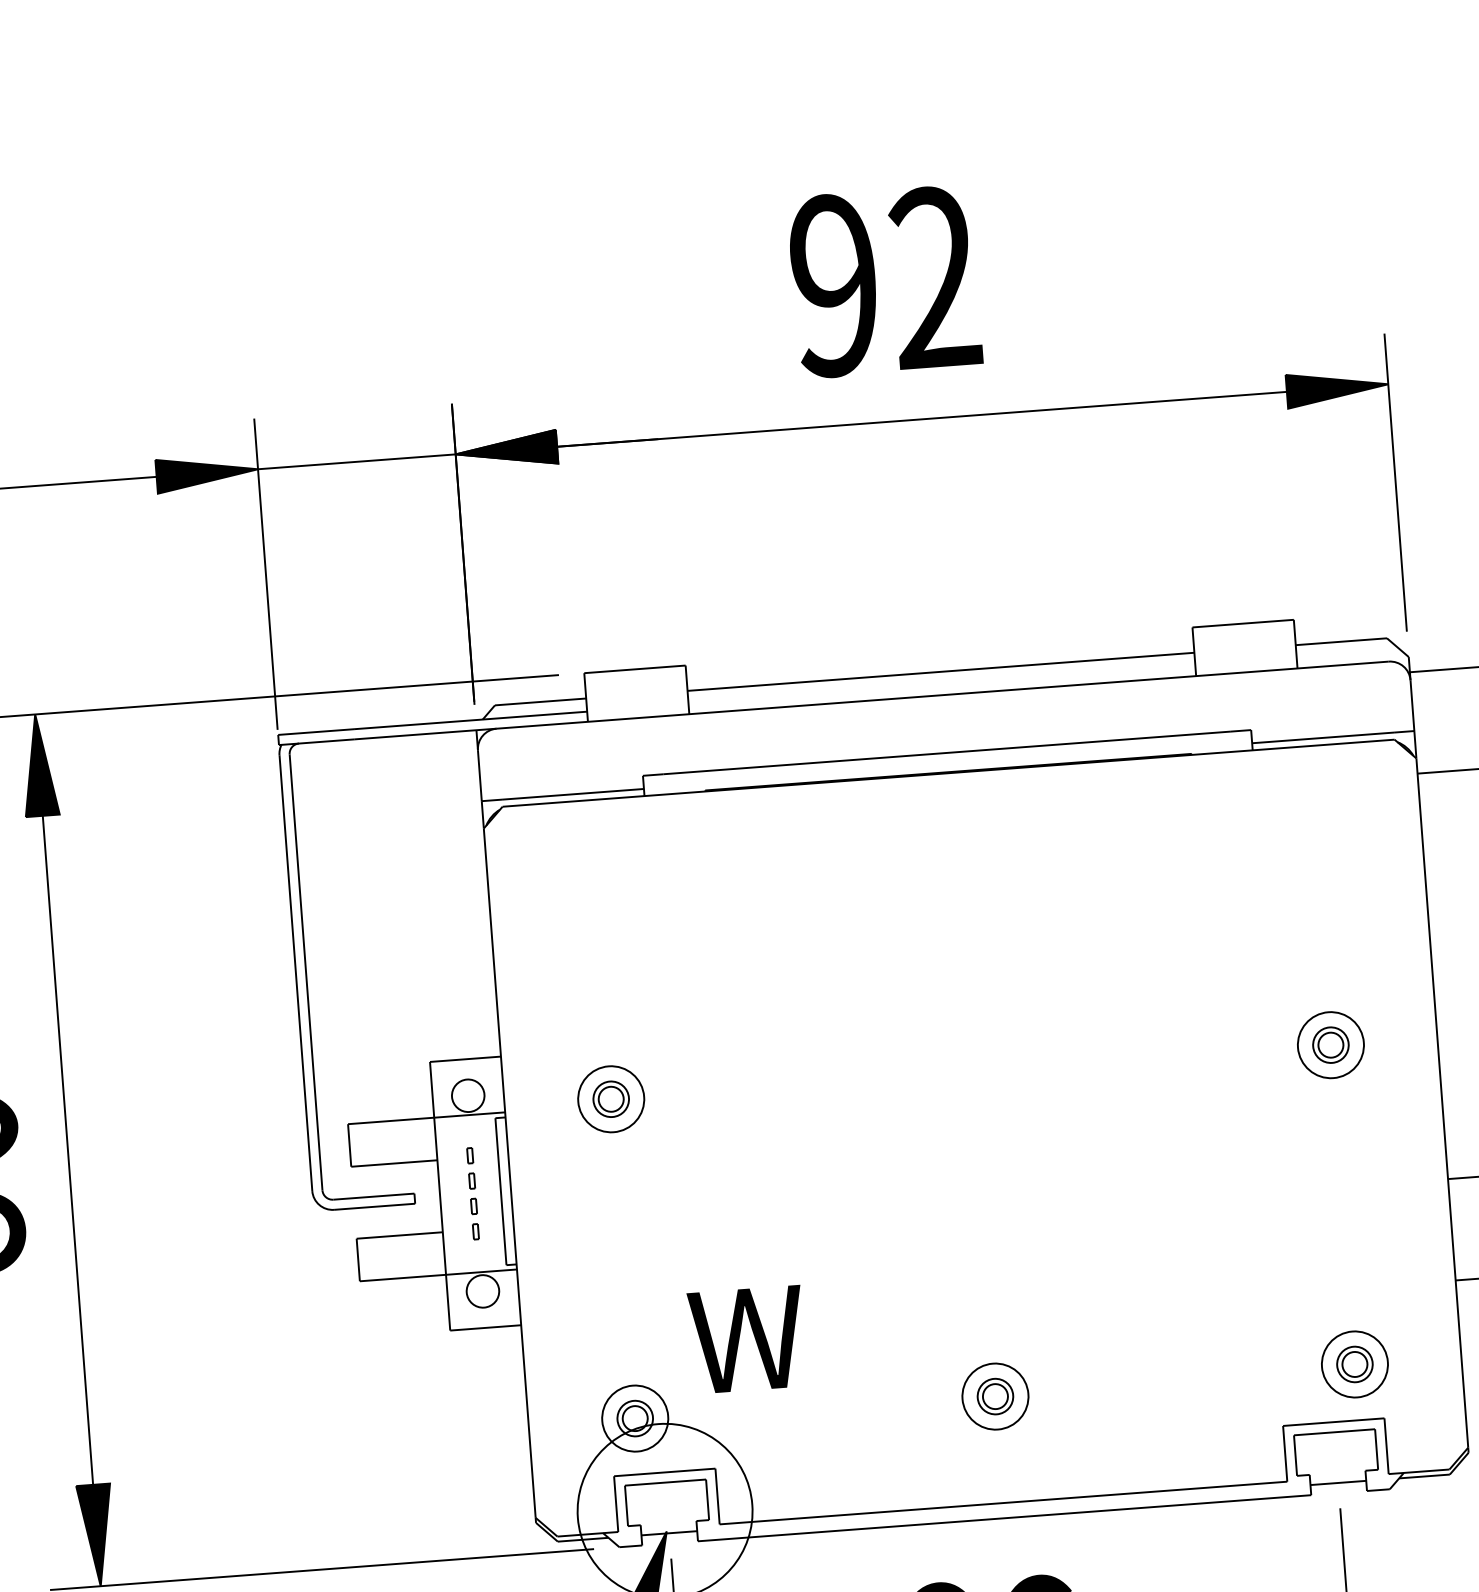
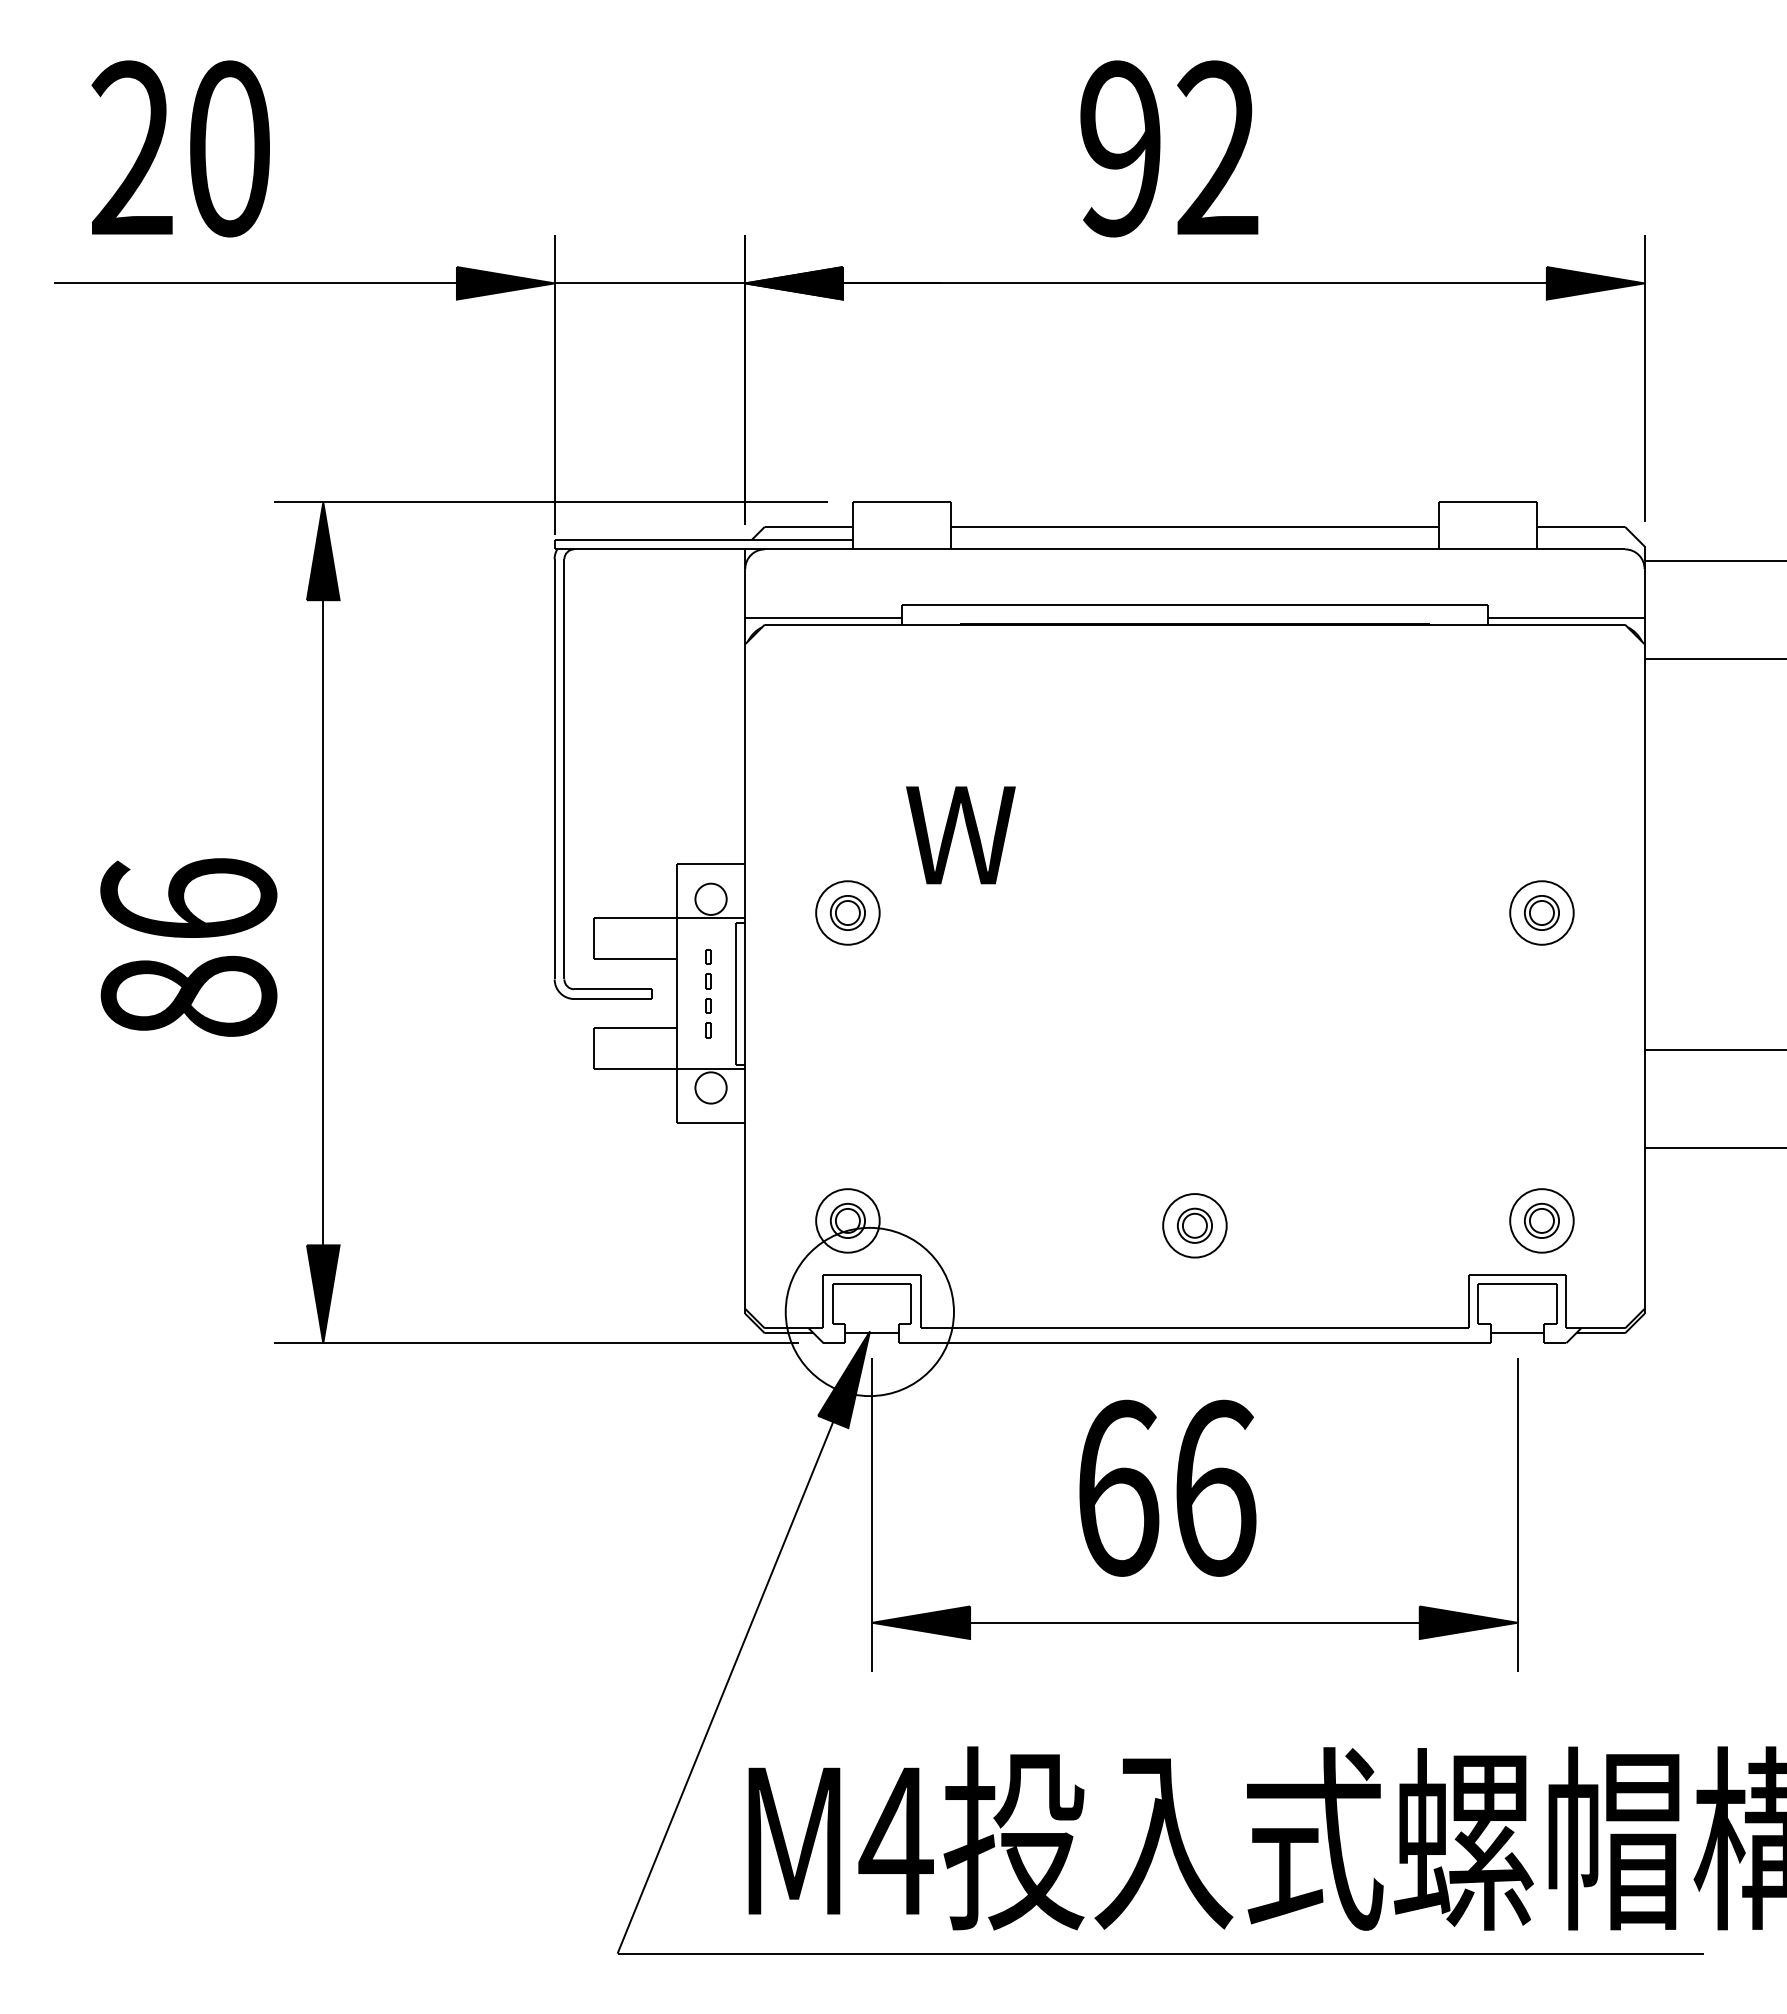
text: (746, 1339) -> (960, 835), moved

